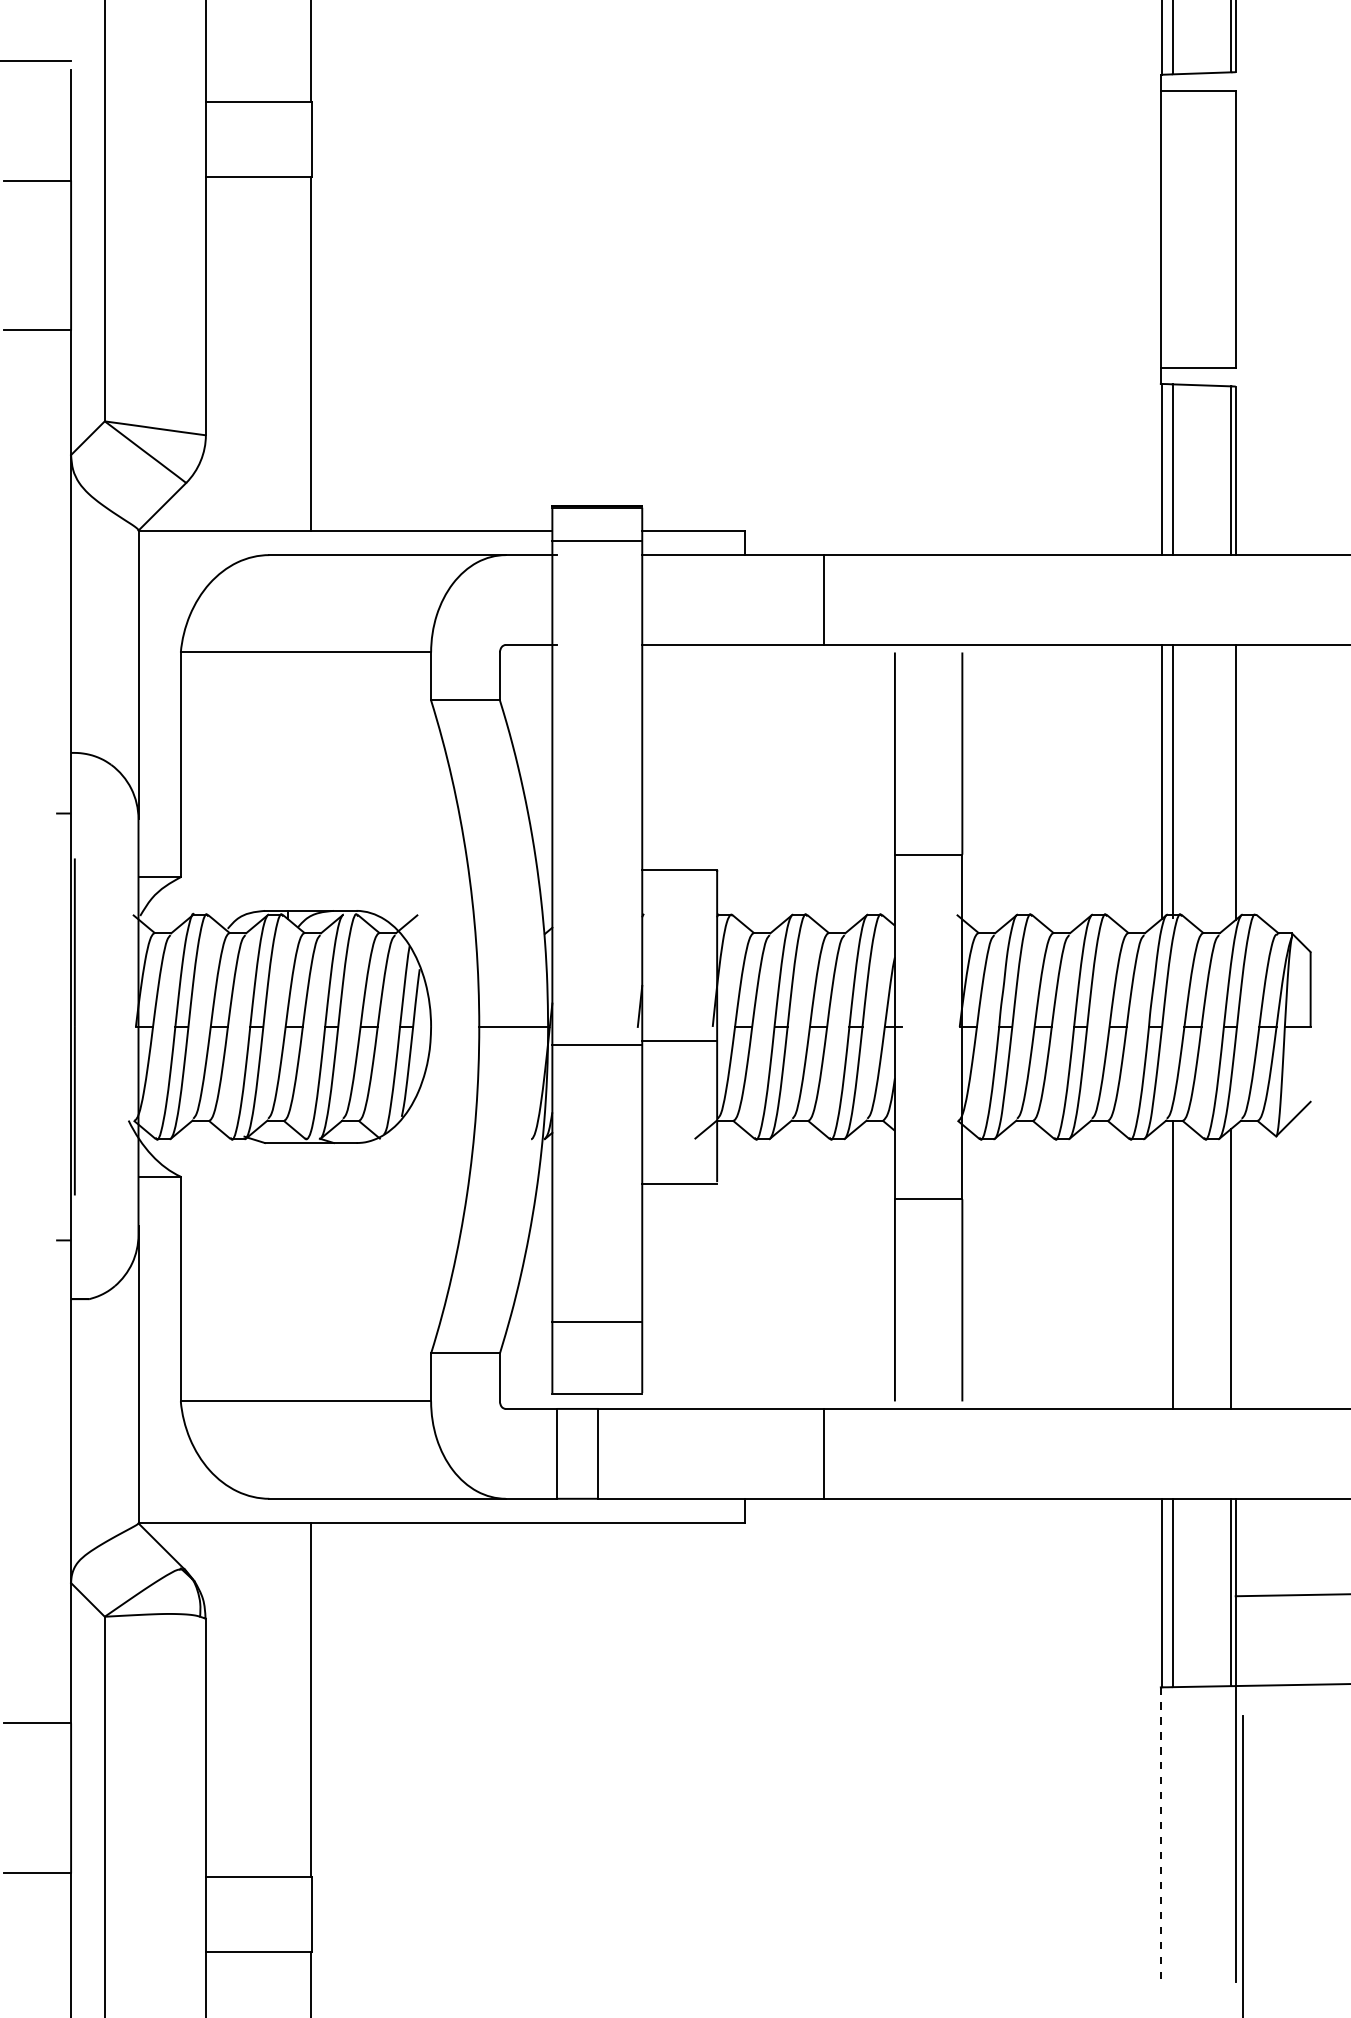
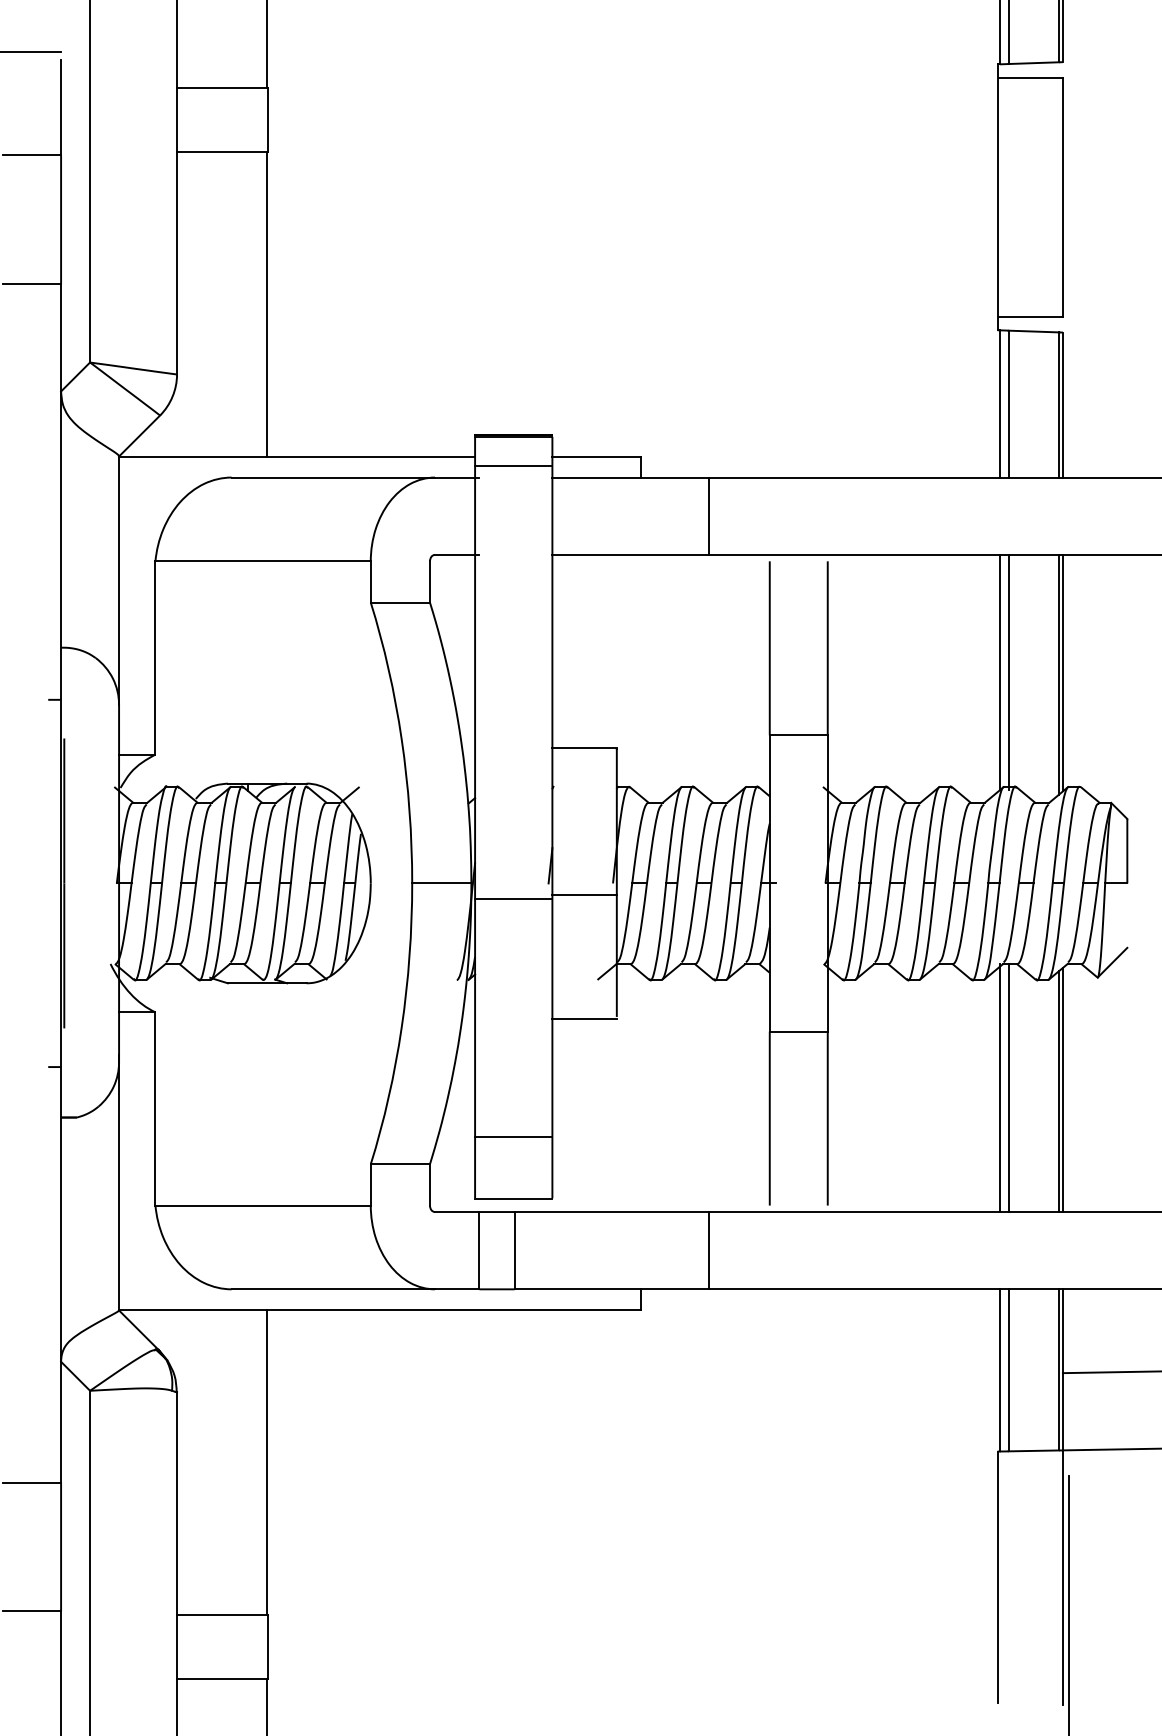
line: (1231, 783) -> (1059, 674), added
line: (1162, 1264) -> (999, 1087), added
line: (1235, 1266) -> (1062, 1089), added
line: (1160, 1833) -> (998, 1577), dashed -> solid

